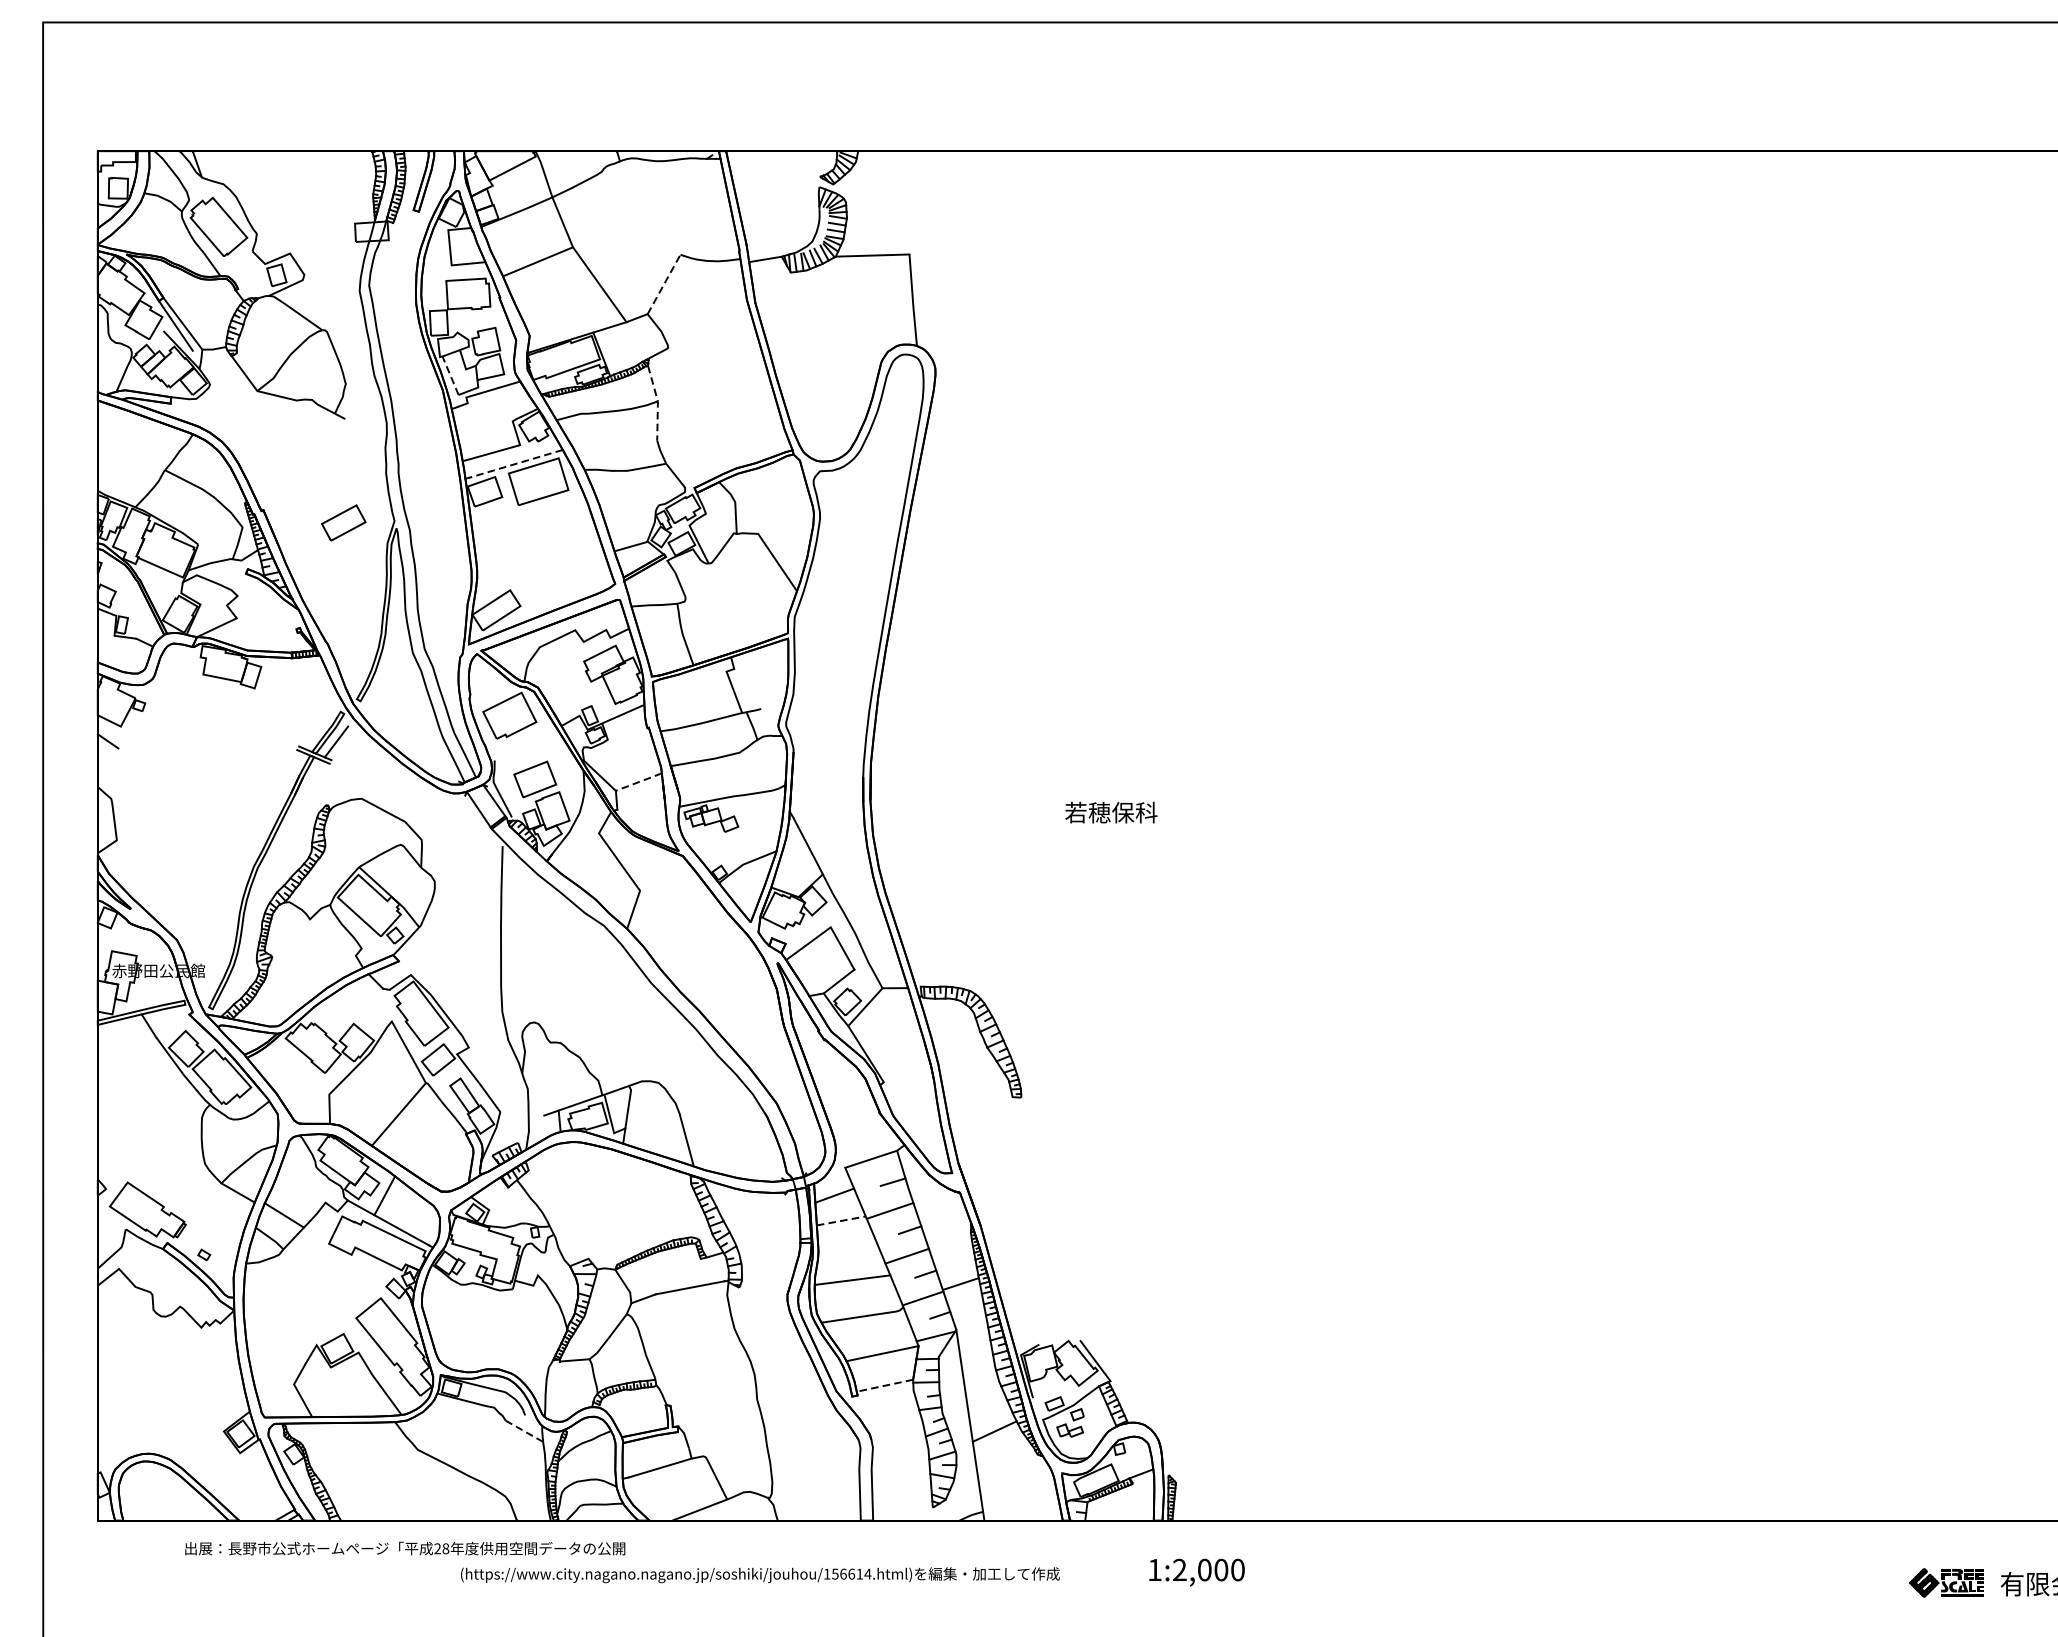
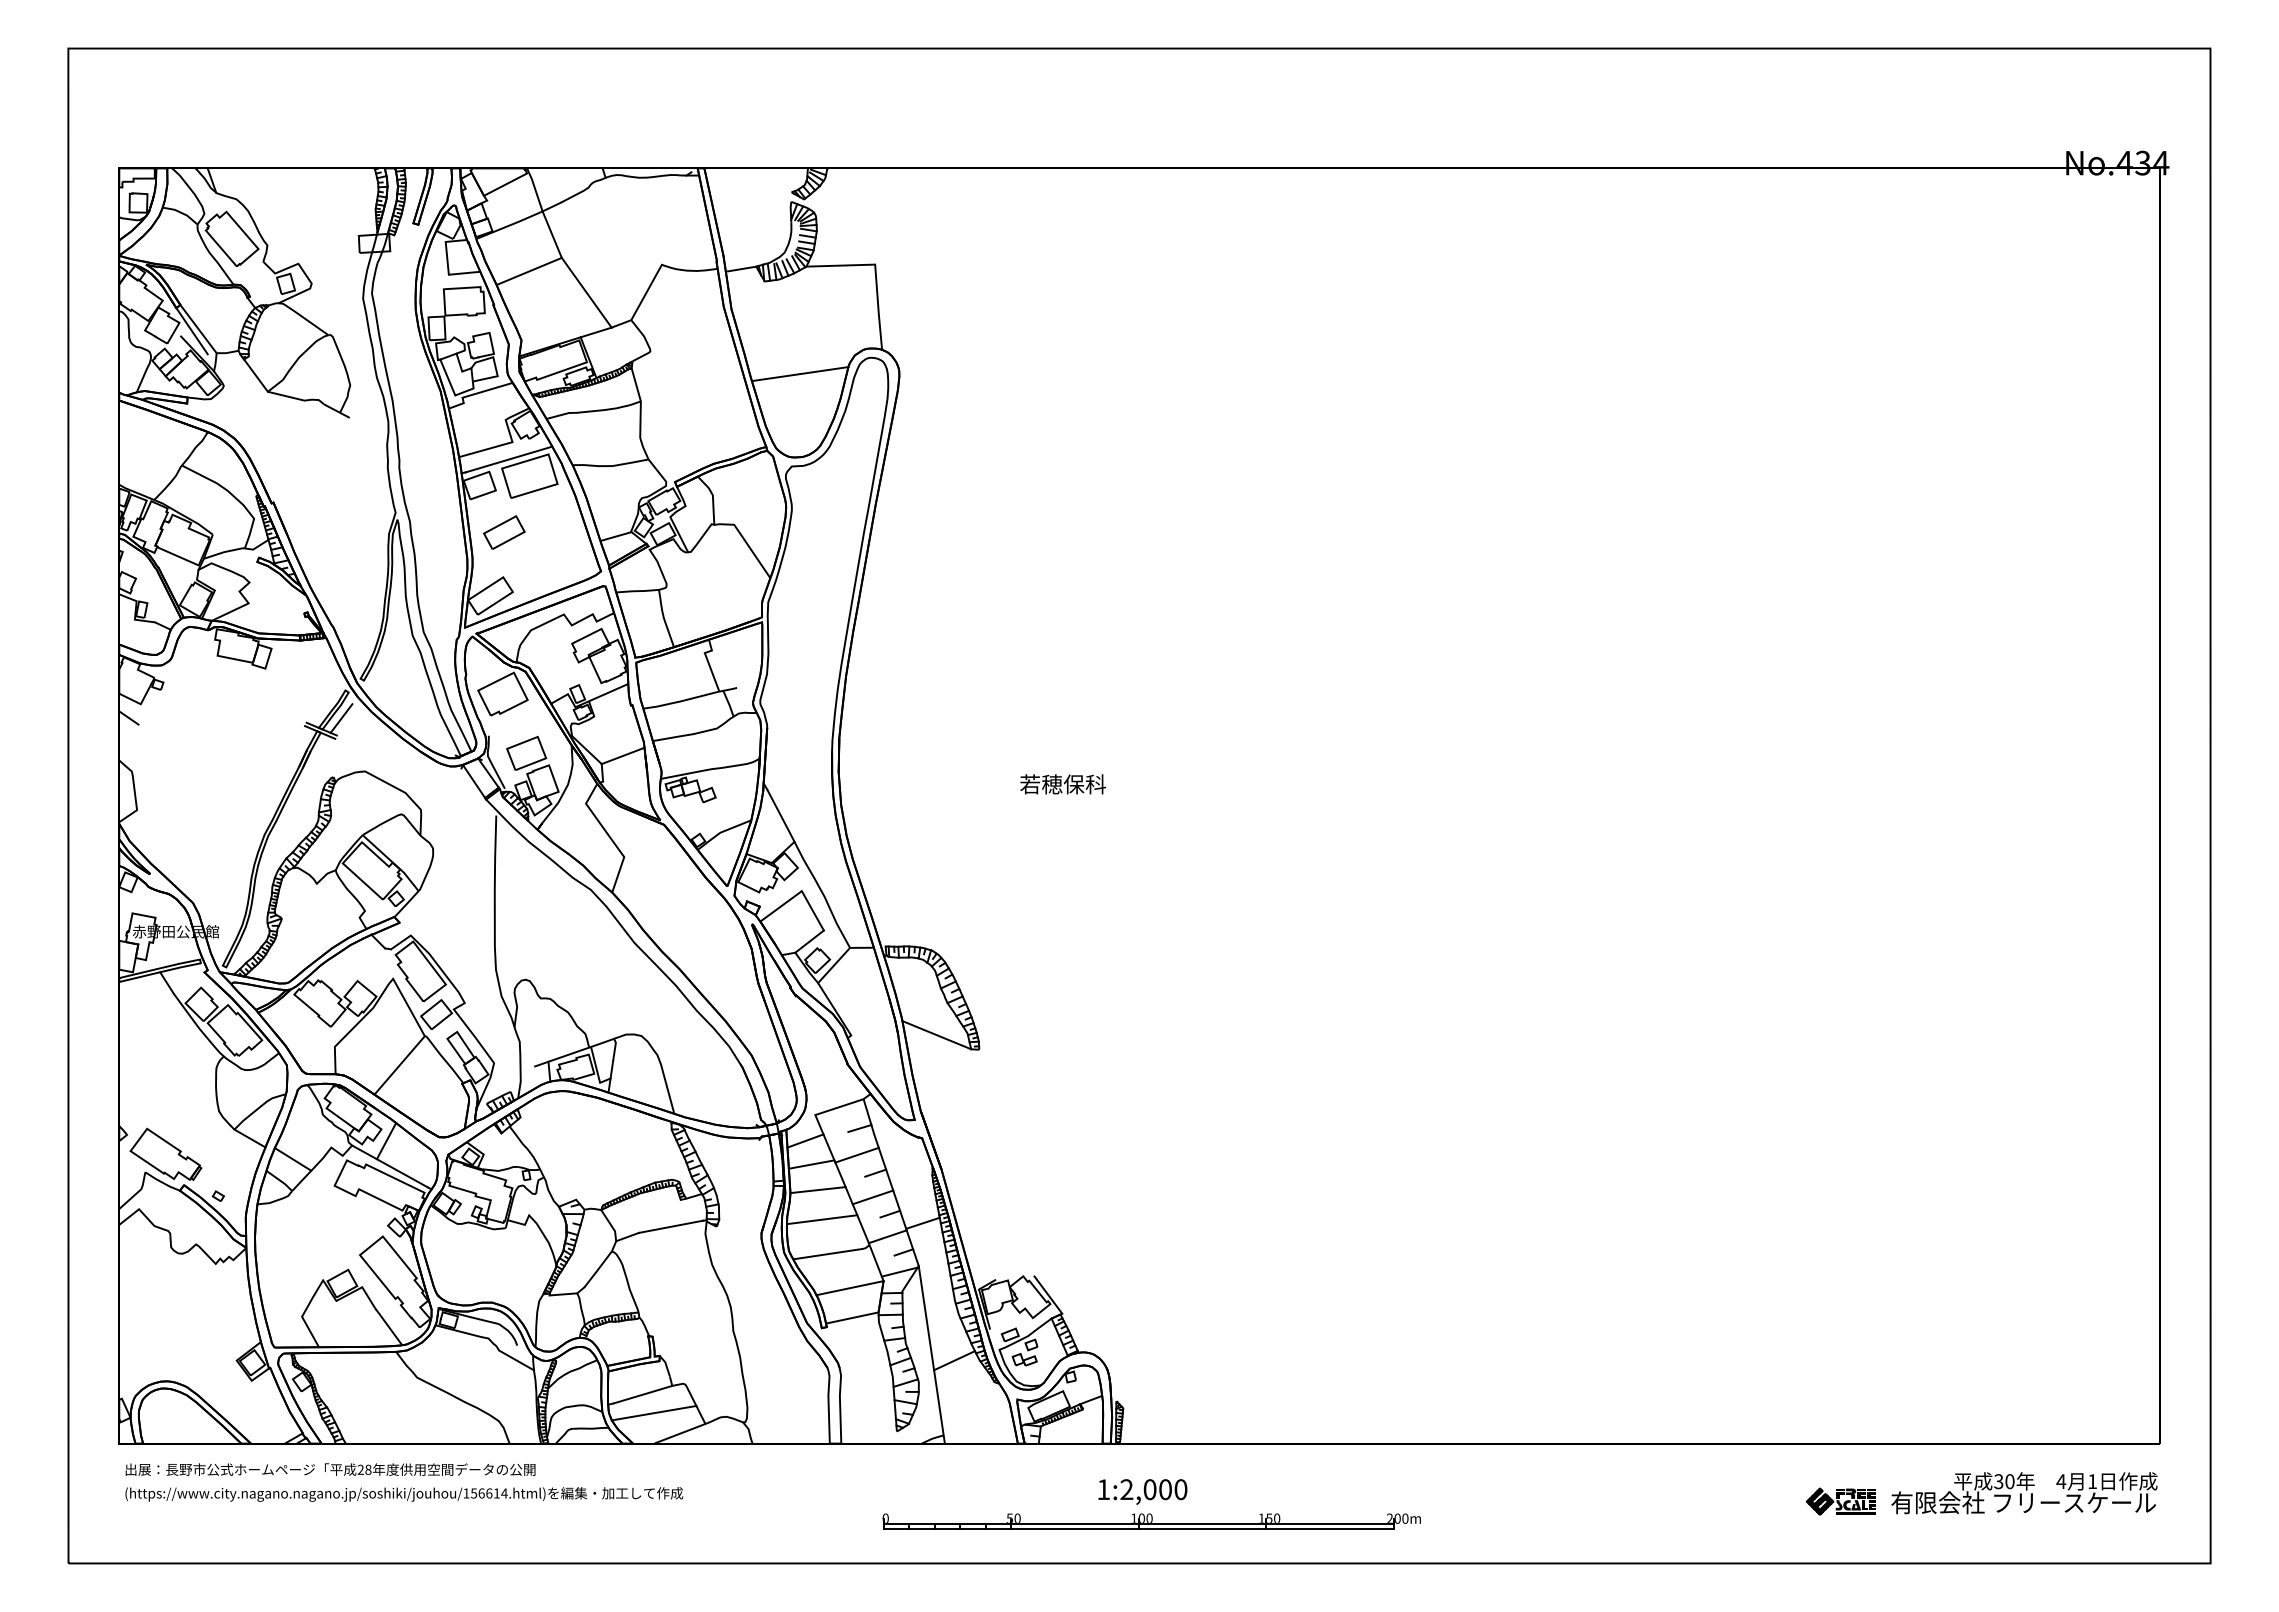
line: (663, 284) -> (646, 292), dashed -> solid
line: (828, 372) -> (799, 374), added
line: (450, 375) -> (447, 377), dashed -> solid
line: (657, 402) -> (640, 402), dashed -> solid
line: (515, 463) -> (508, 459), dashed -> solid
part: (343, 522) -> (504, 532), moved
line: (639, 781) -> (623, 755), dashed -> solid
line: (975, 1082) -> (936, 1035), added
line: (842, 1220) -> (812, 1164), dashed -> solid
line: (847, 1248) -> (817, 1190), added
line: (885, 1386) -> (852, 1318), dashed -> solid
line: (525, 1431) -> (517, 1360), dashed -> solid
line: (671, 1487) -> (653, 1412), added
text: (405, 1548) -> (330, 1469), moved
text: (760, 1575) -> (404, 1494), moved
part: (1206, 1604) -> (1151, 1521), added

